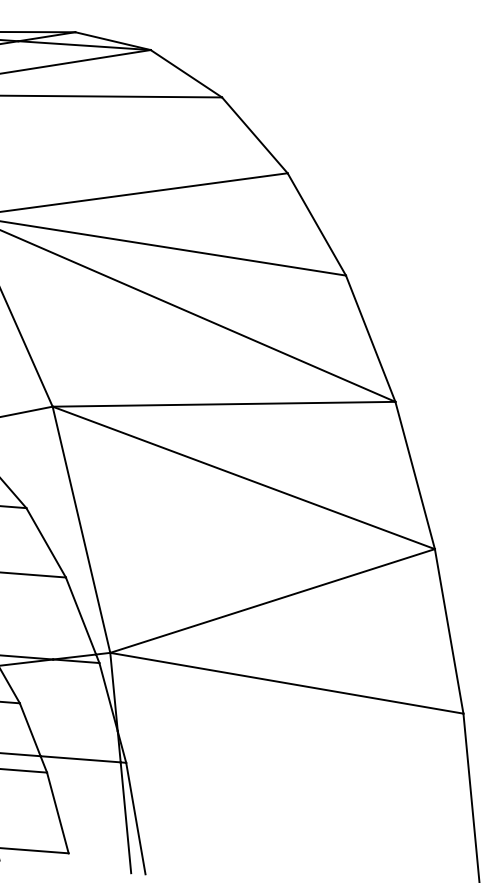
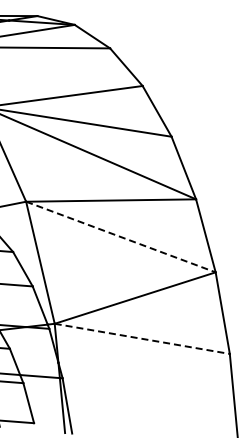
line: (244, 478) -> (121, 237), solid -> dashed
line: (287, 682) -> (142, 338), solid -> dashed

